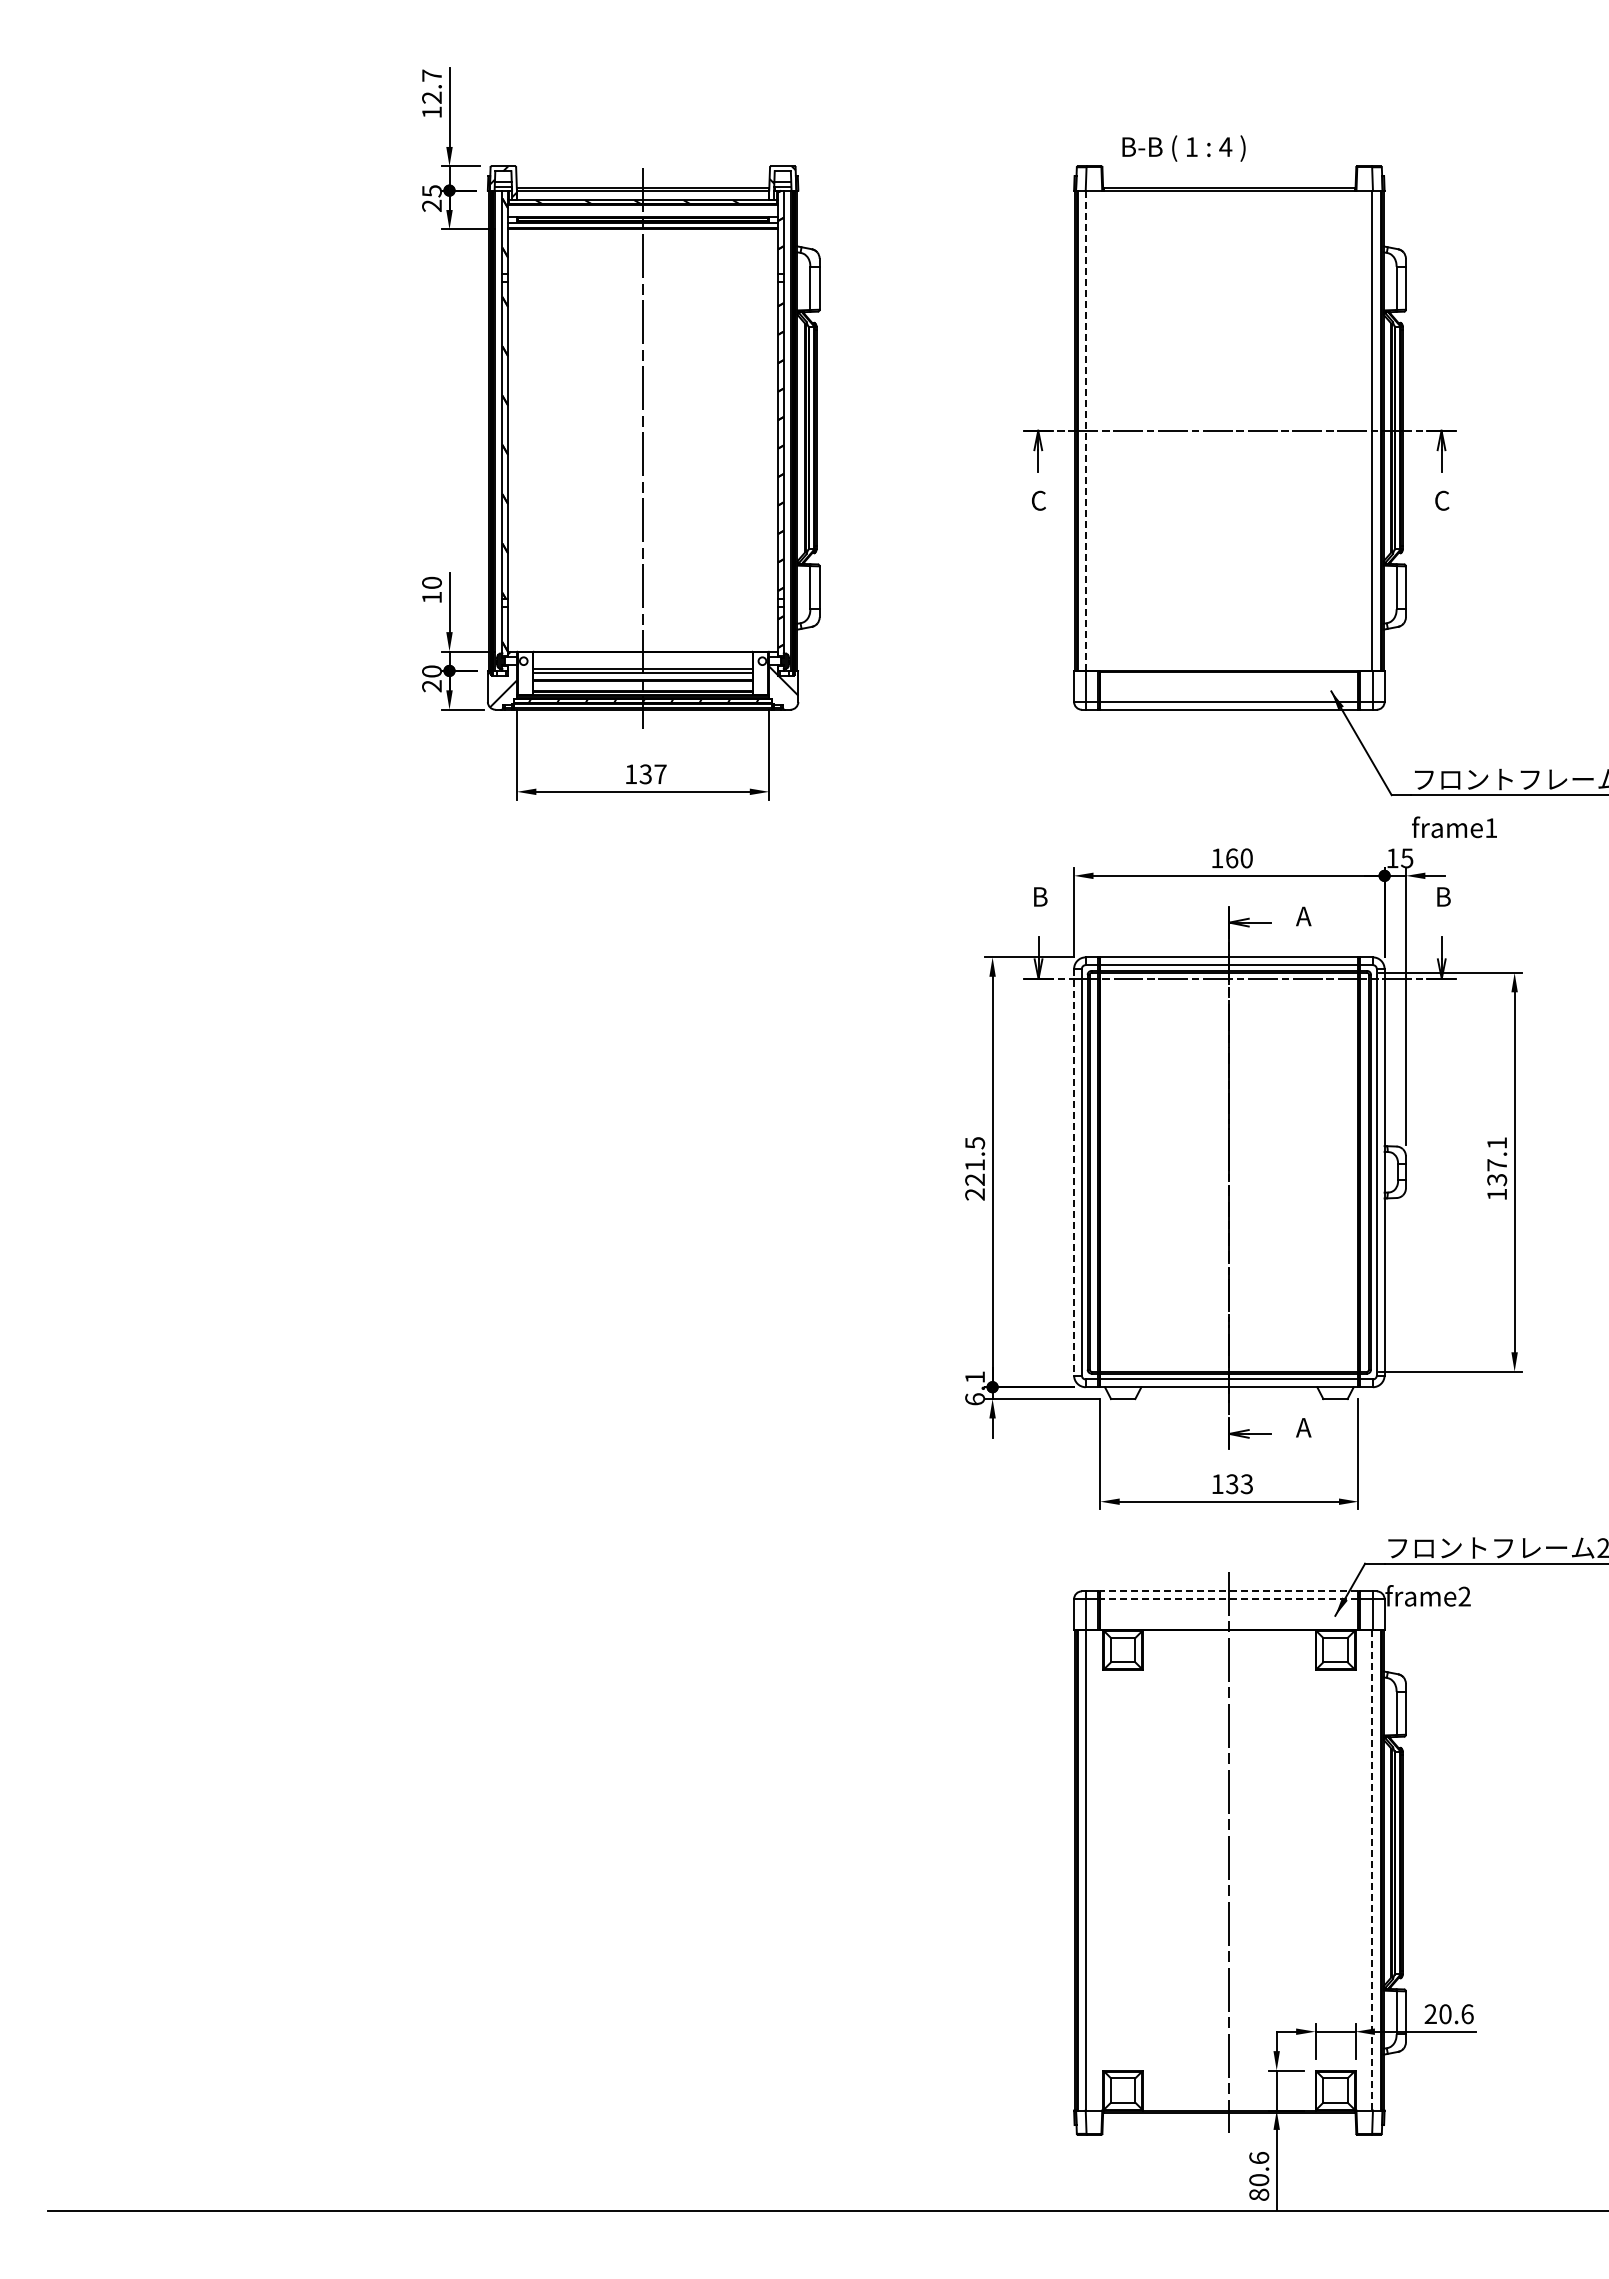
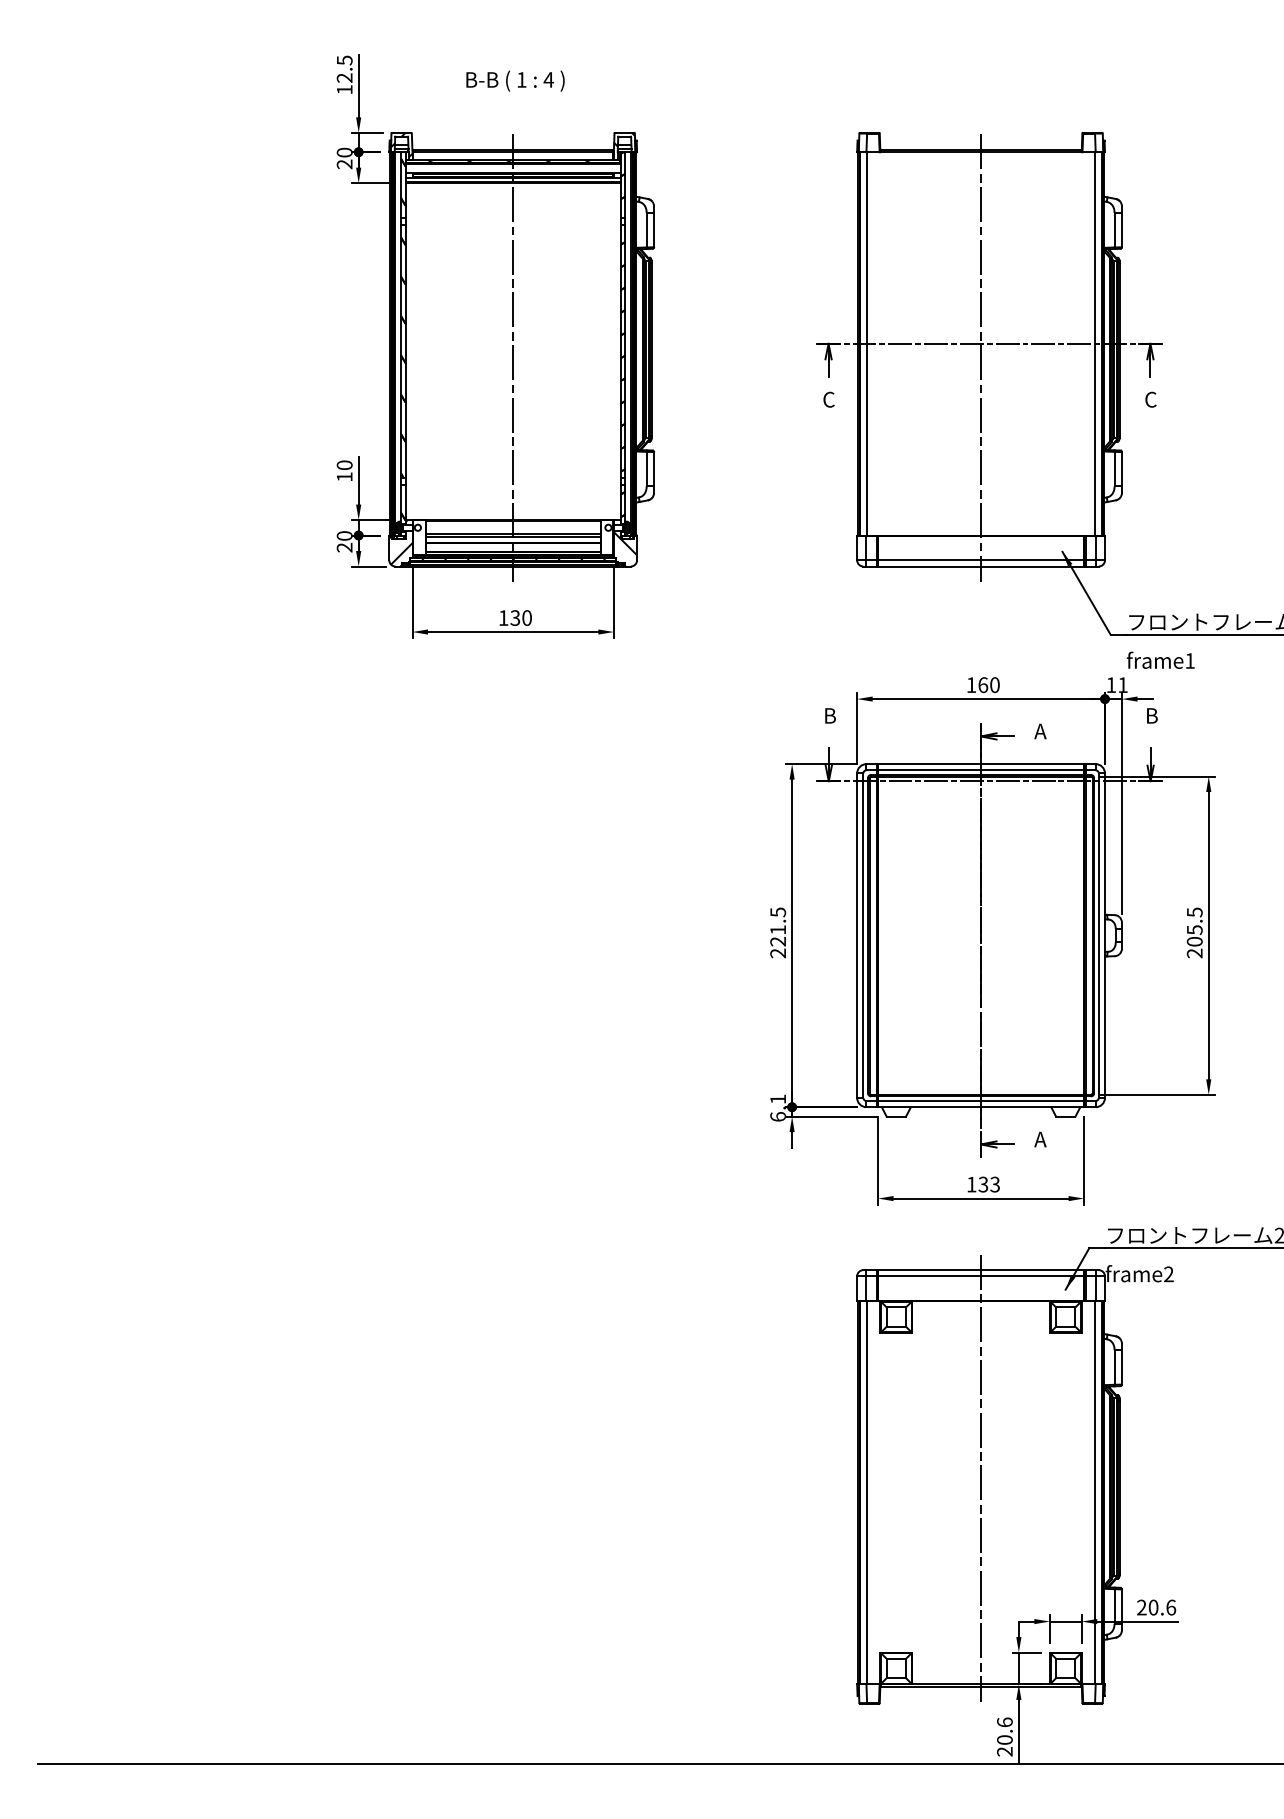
text: (431, 75) -> (344, 60), 12.7 -> 12.5
text: (1183, 148) -> (515, 81), moved
text: (431, 191) -> (344, 152), 25 -> 20
line: (1086, 430) -> (867, 343), dashed -> solid
line: (1229, 448) -> (981, 358), added
text: (660, 774) -> (527, 618), 137 -> 130
text: (1407, 858) -> (1123, 685), 15 -> 11
text: (1497, 1168) -> (1195, 932), 137.1 -> 205.5
line: (1074, 1172) -> (857, 935), dashed -> solid
line: (1228, 1591) -> (980, 1270), dashed -> solid
line: (1228, 1599) -> (980, 1276), dashed -> solid
line: (1372, 1870) -> (1095, 1492), dashed -> solid
text: (1259, 2194) -> (1005, 1751), 80.6 -> 20.6

